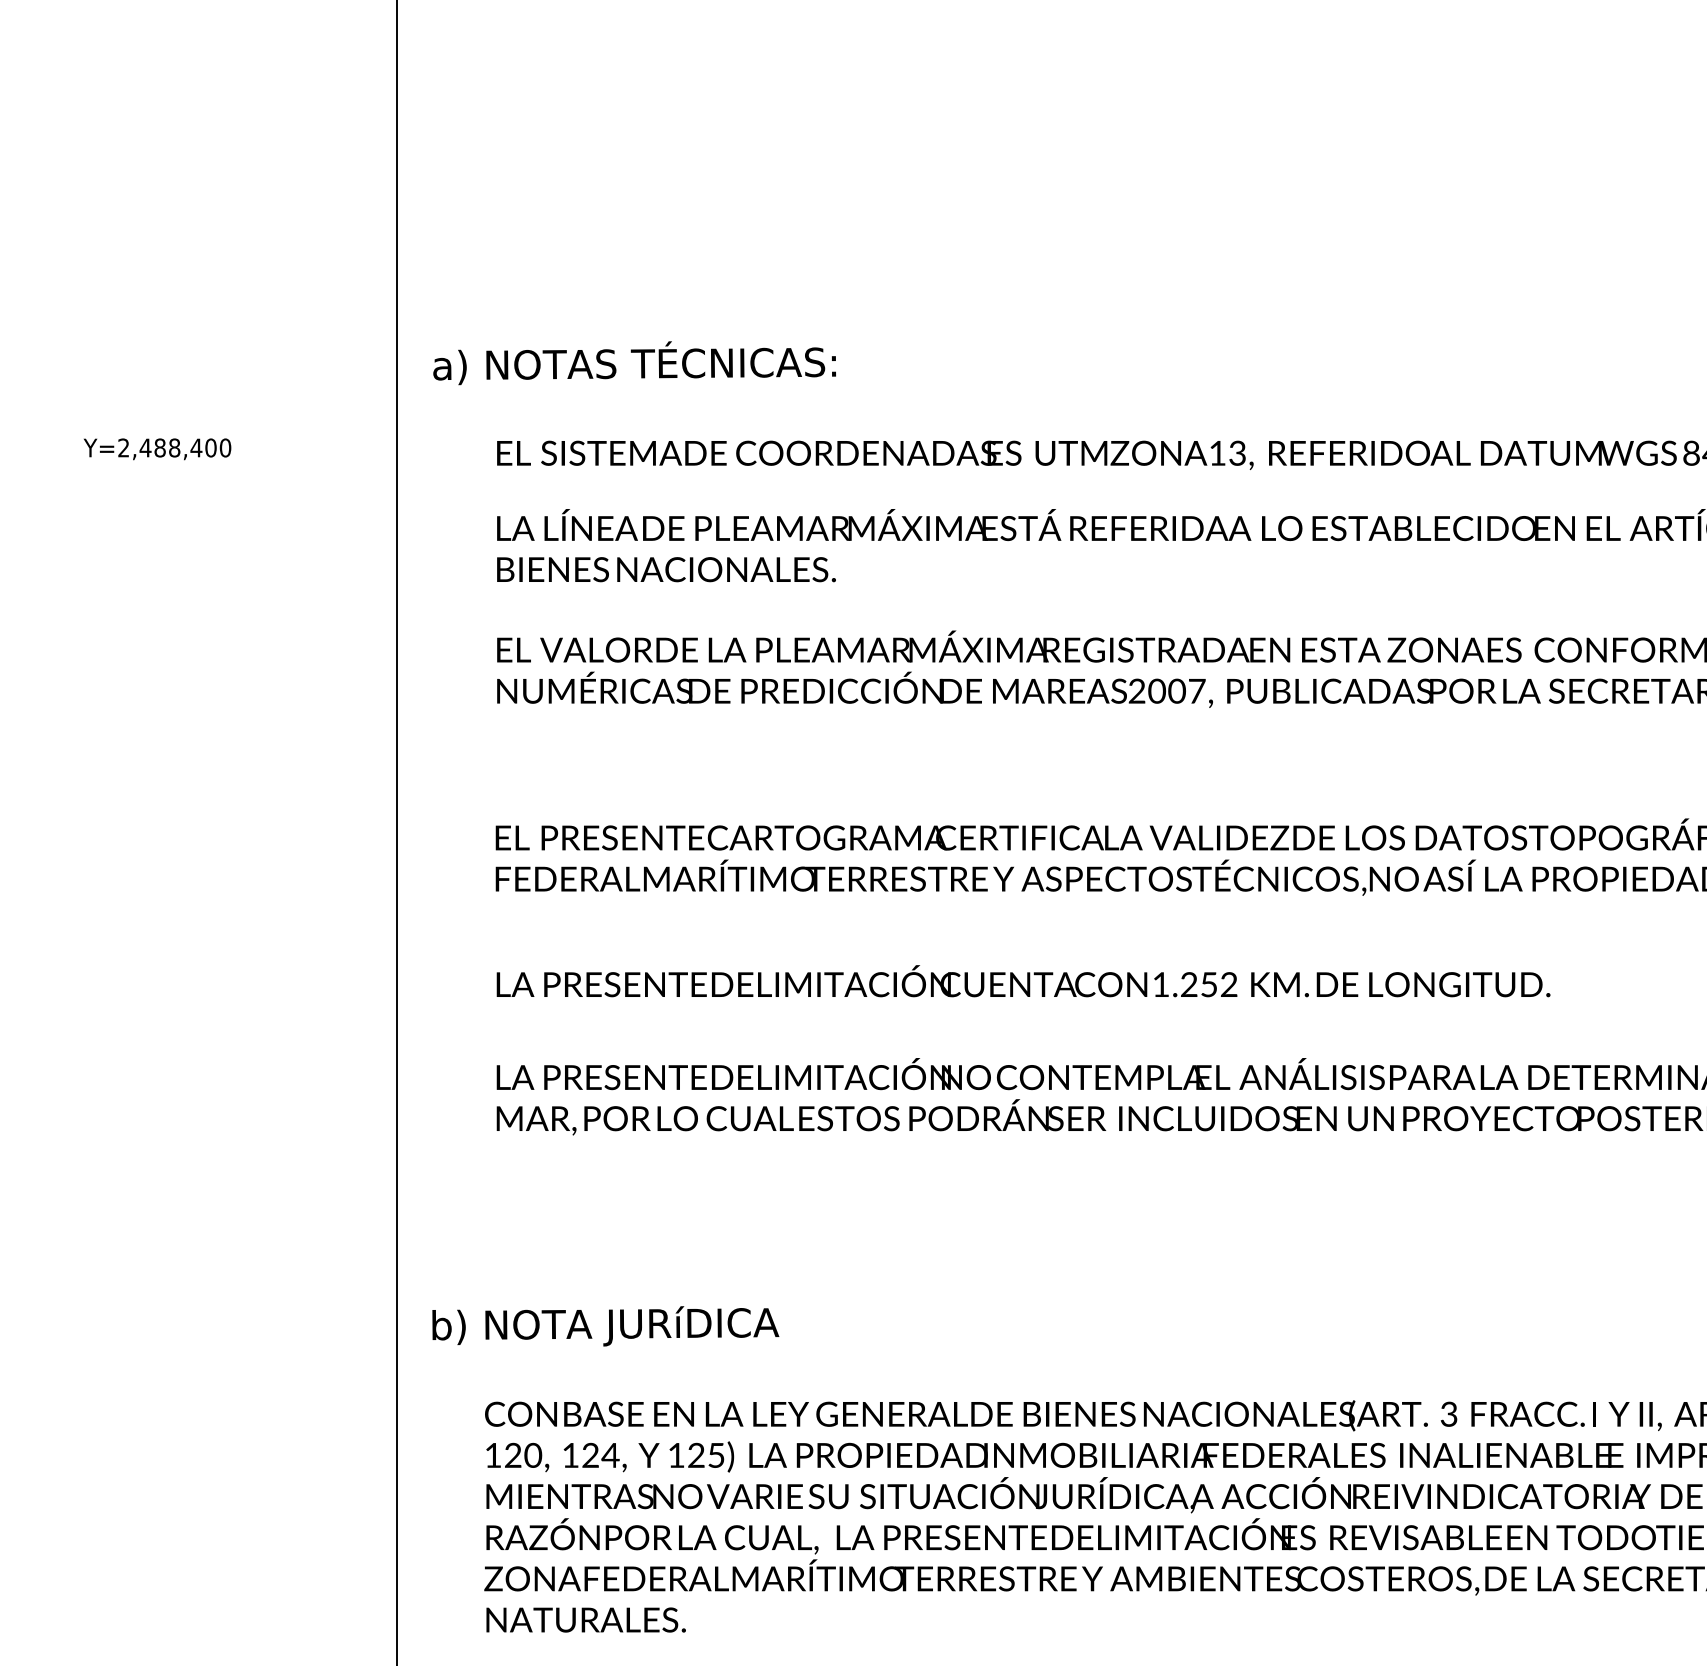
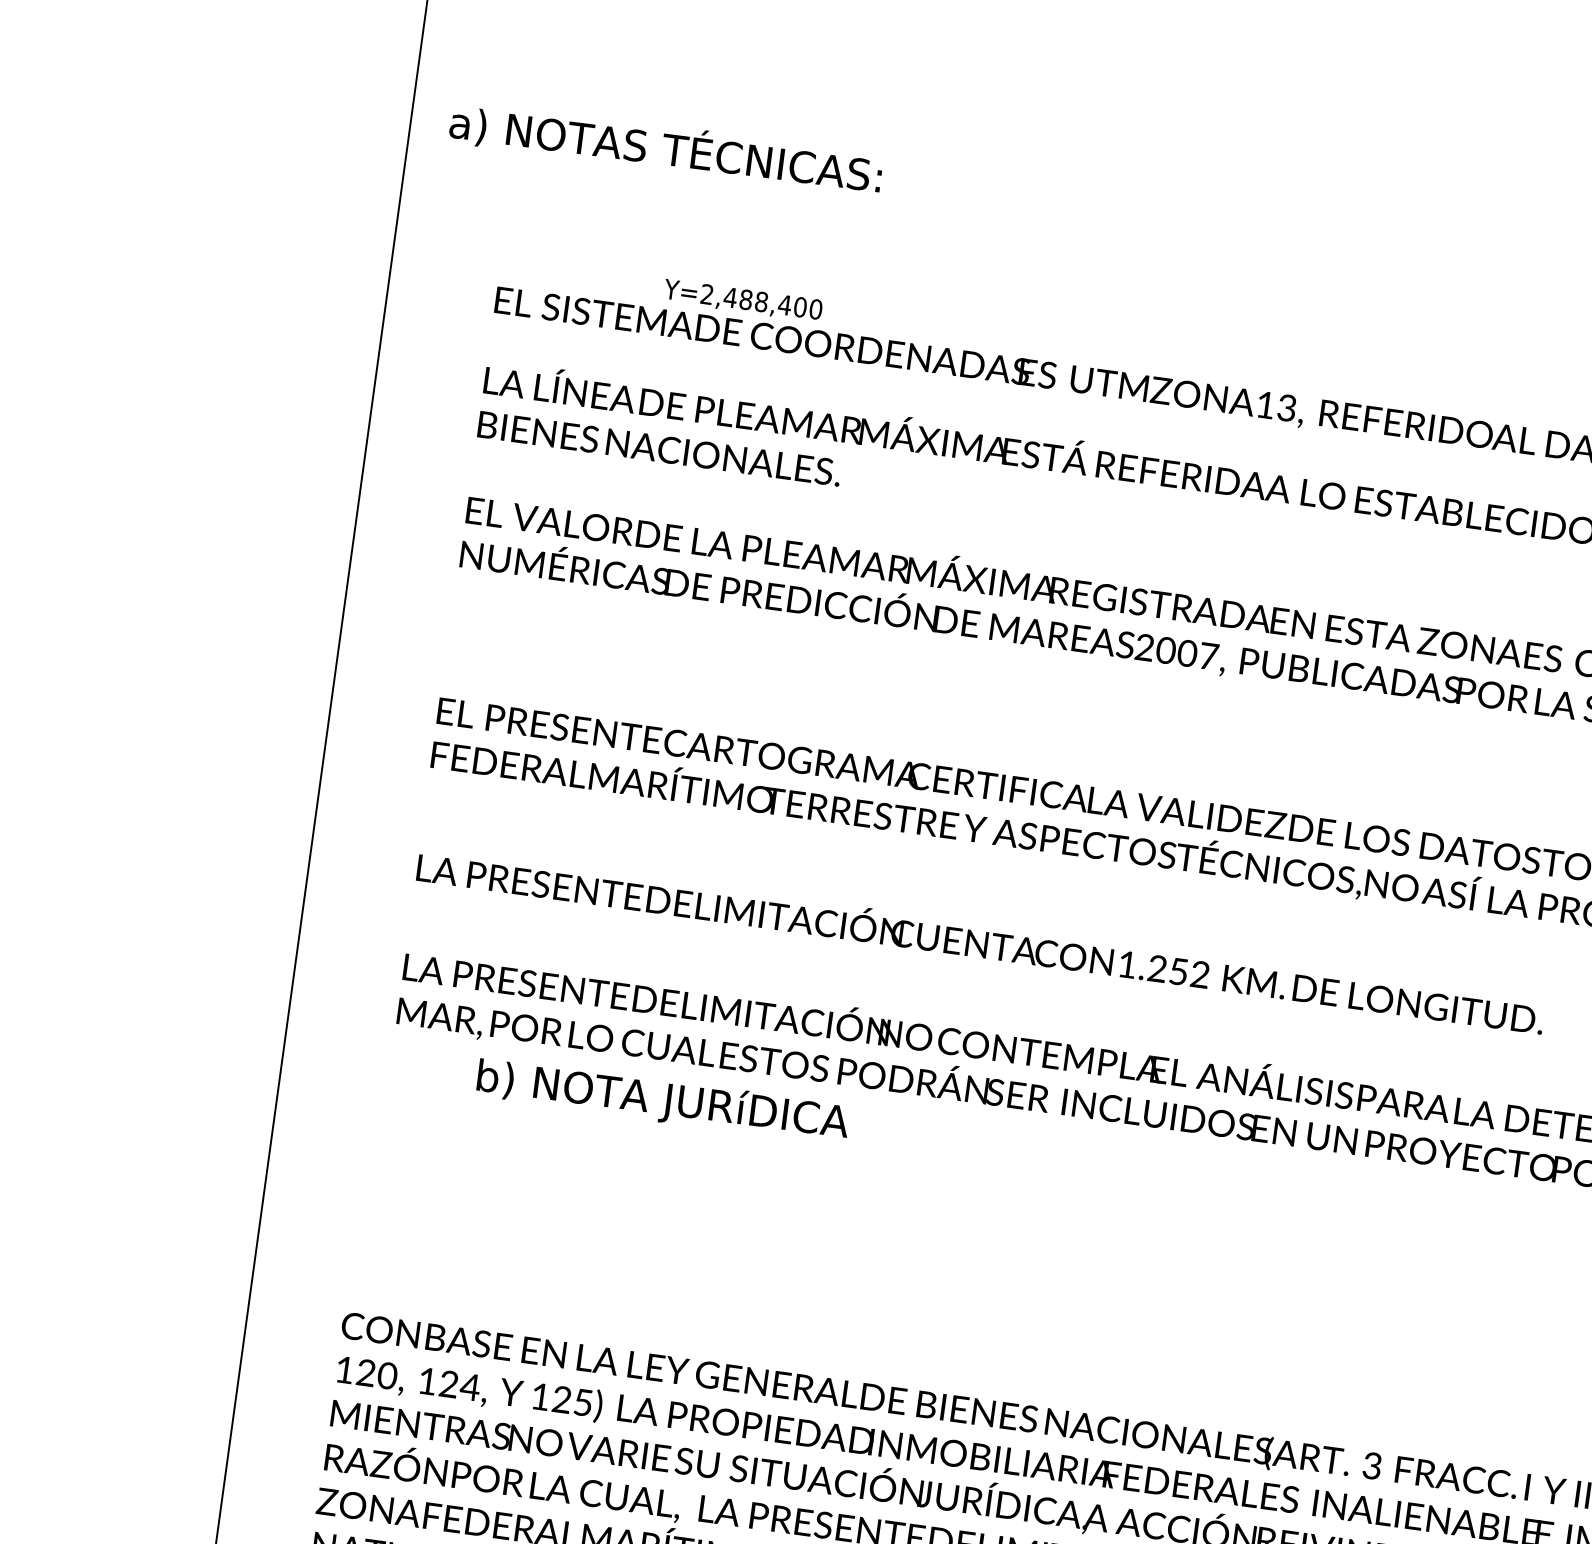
text: (634, 363) -> (665, 148), moved
text: (157, 449) -> (743, 301), moved
text: (605, 1326) -> (662, 1101), moved

